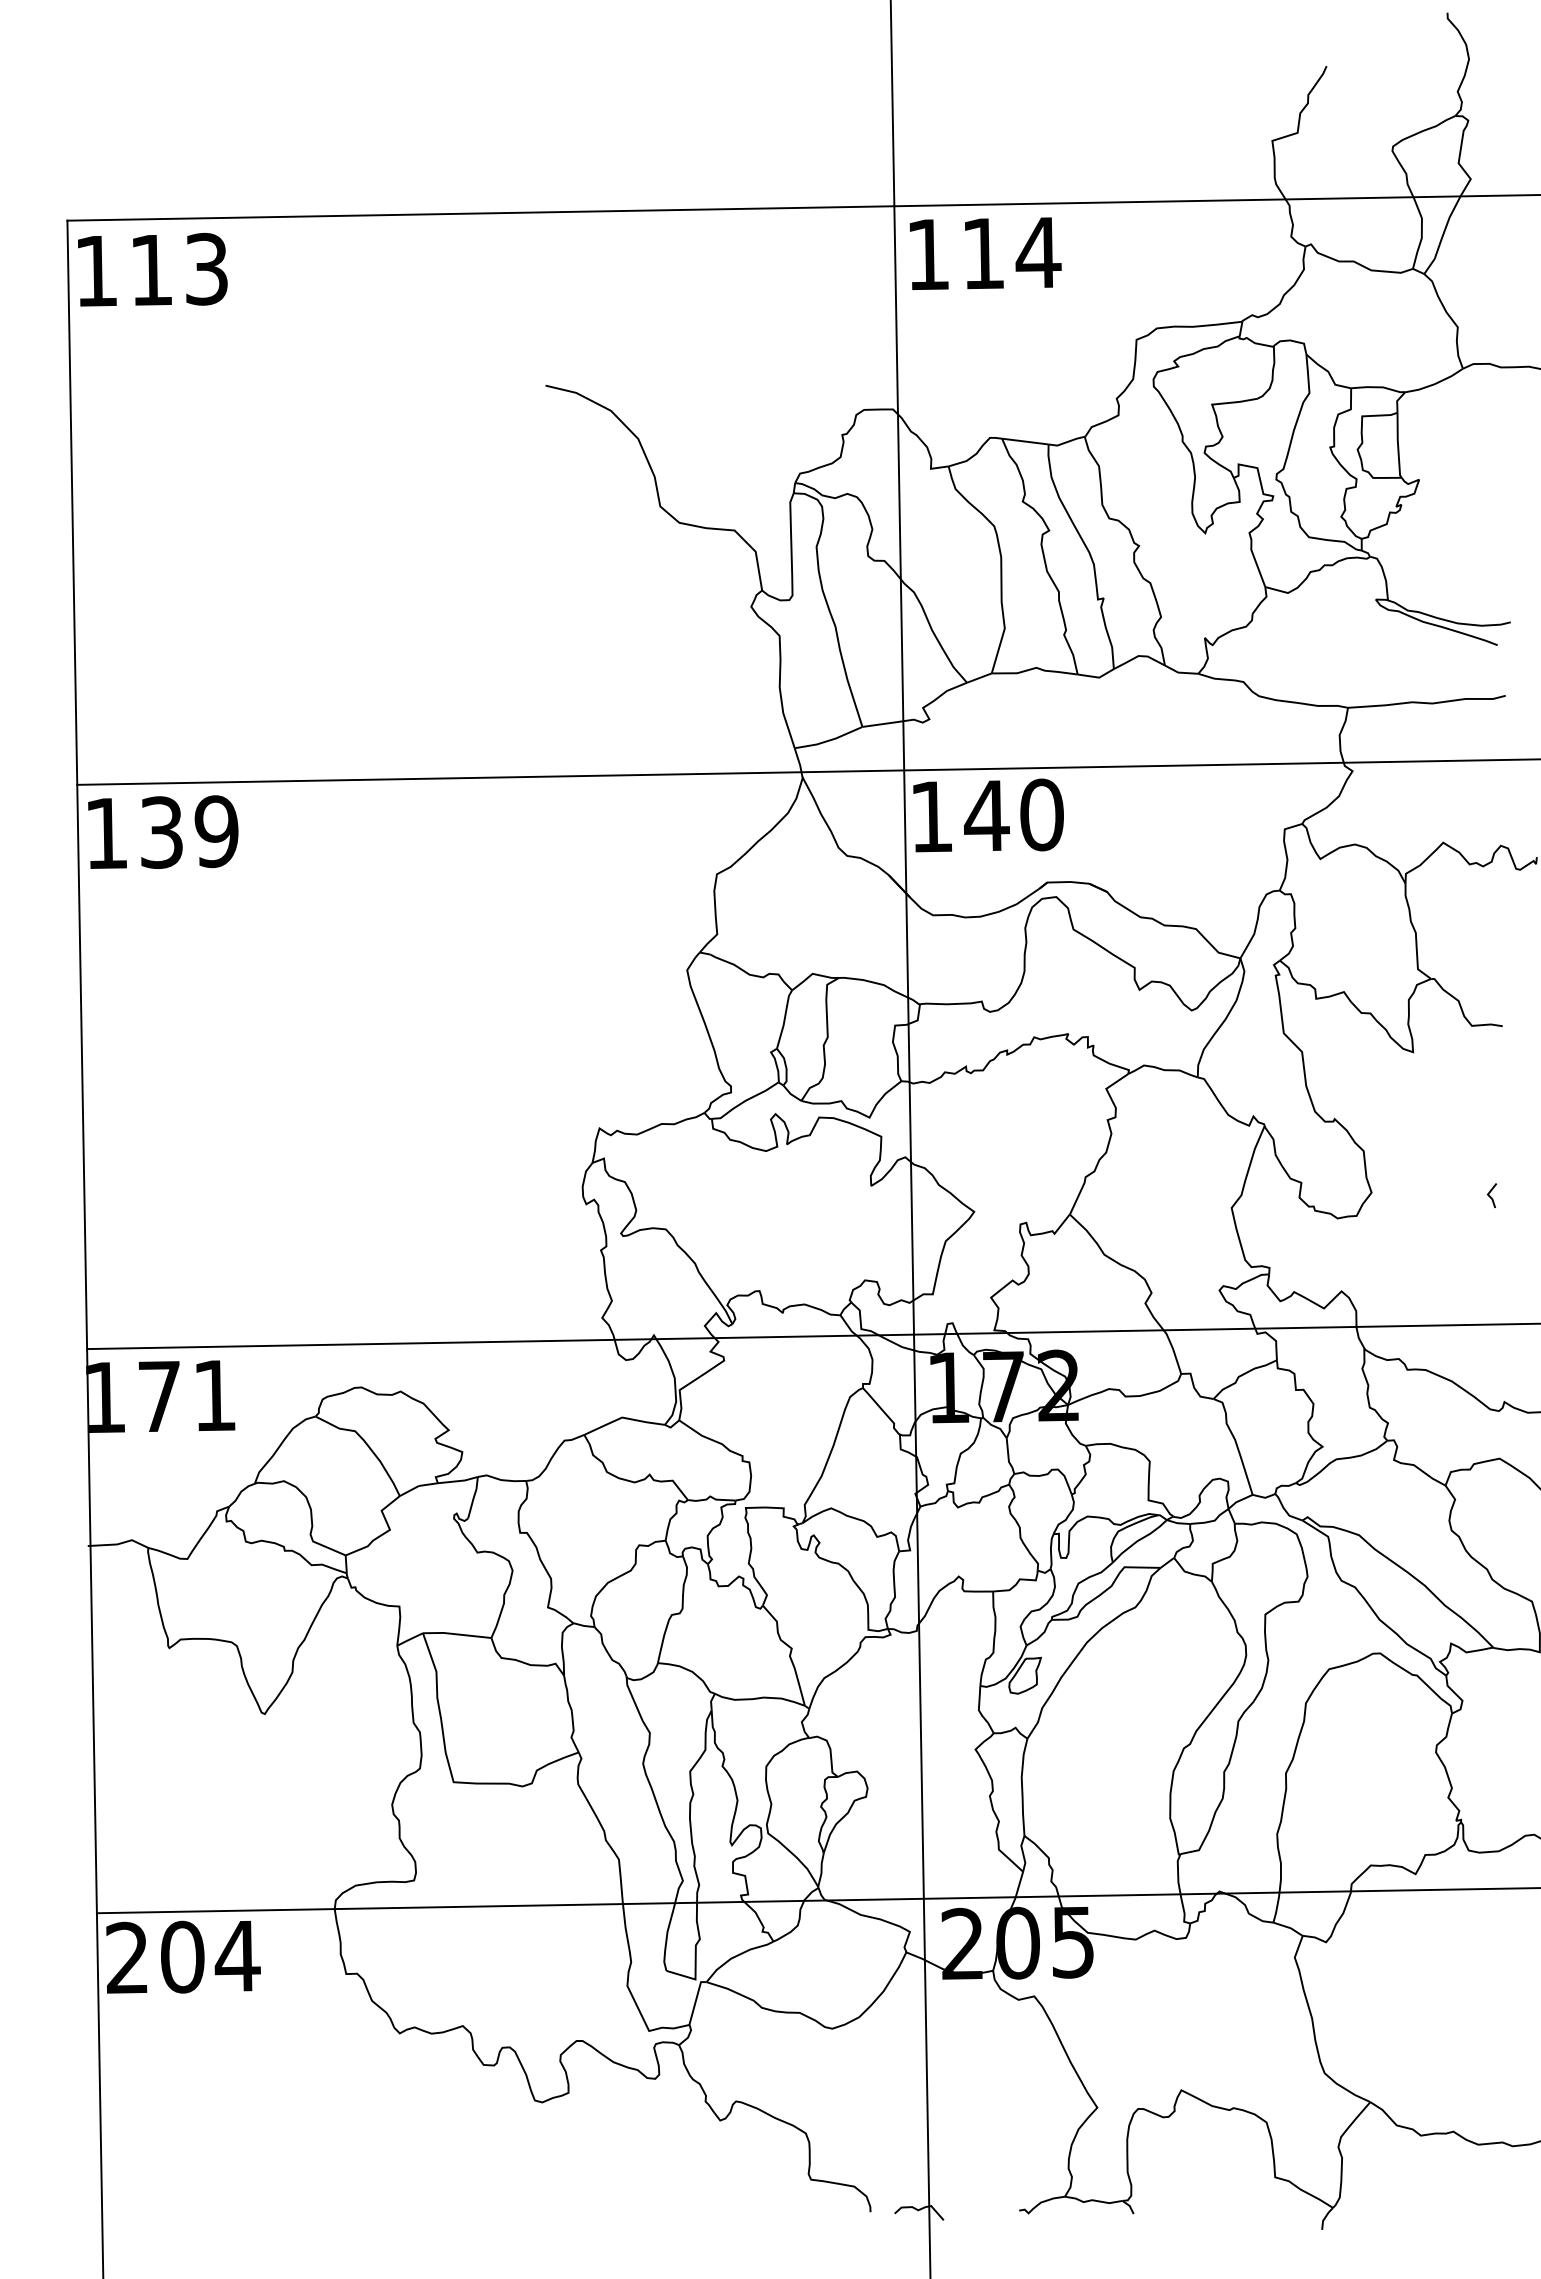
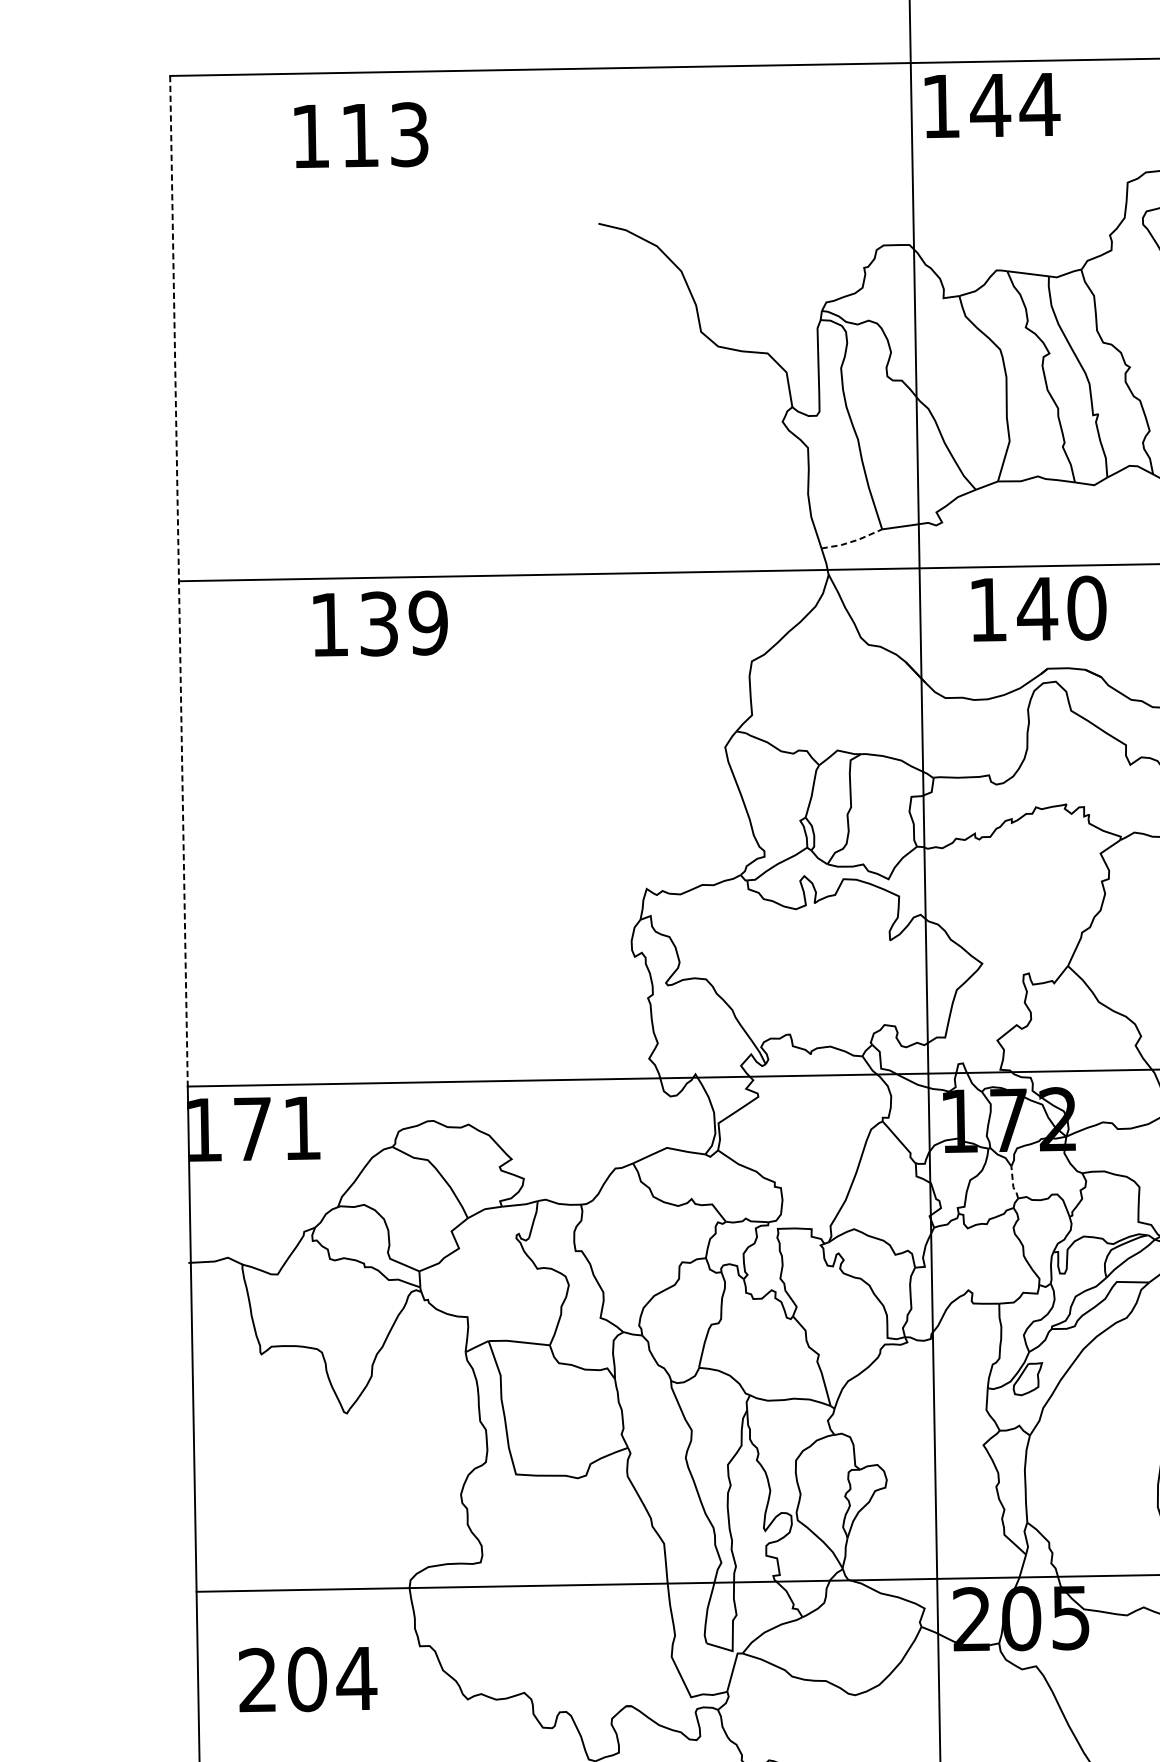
text: (983, 253) -> (990, 105), 114 -> 144
text: (152, 269) -> (360, 134), moved
line: (829, 740) -> (852, 541), solid -> dashed
line: (77, 785) -> (179, 581), solid -> dashed
text: (988, 815) -> (1038, 608), moved
text: (163, 832) -> (380, 623), moved
line: (1008, 1457) -> (1012, 1183), solid -> dashed
text: (183, 1956) -> (308, 1678), moved

